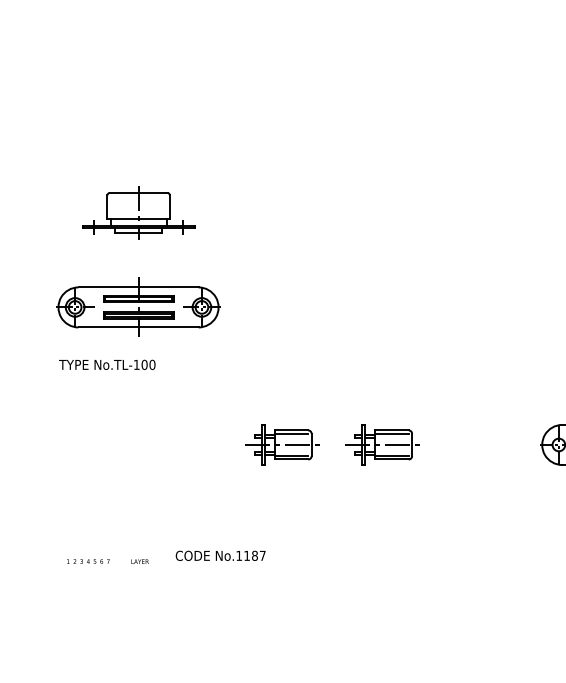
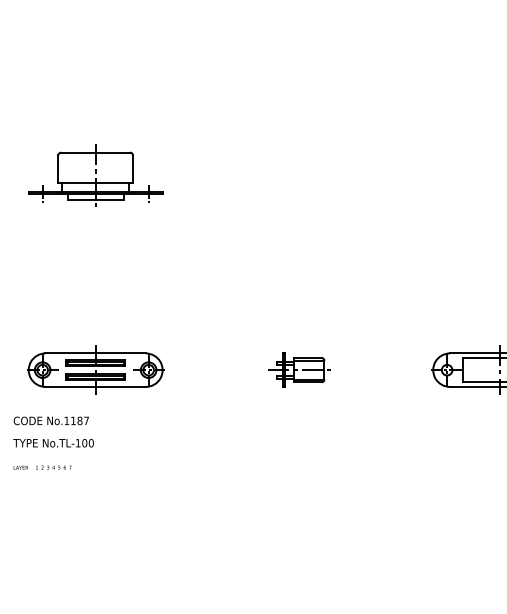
part: (138, 212) -> (95, 175), size x1.43
part: (138, 306) -> (95, 369), moved
text: (107, 365) -> (53, 443), moved
part: (281, 444) -> (215, 369), removed
text: (219, 555) -> (50, 420), moved
text: (139, 561) -> (20, 467), moved

